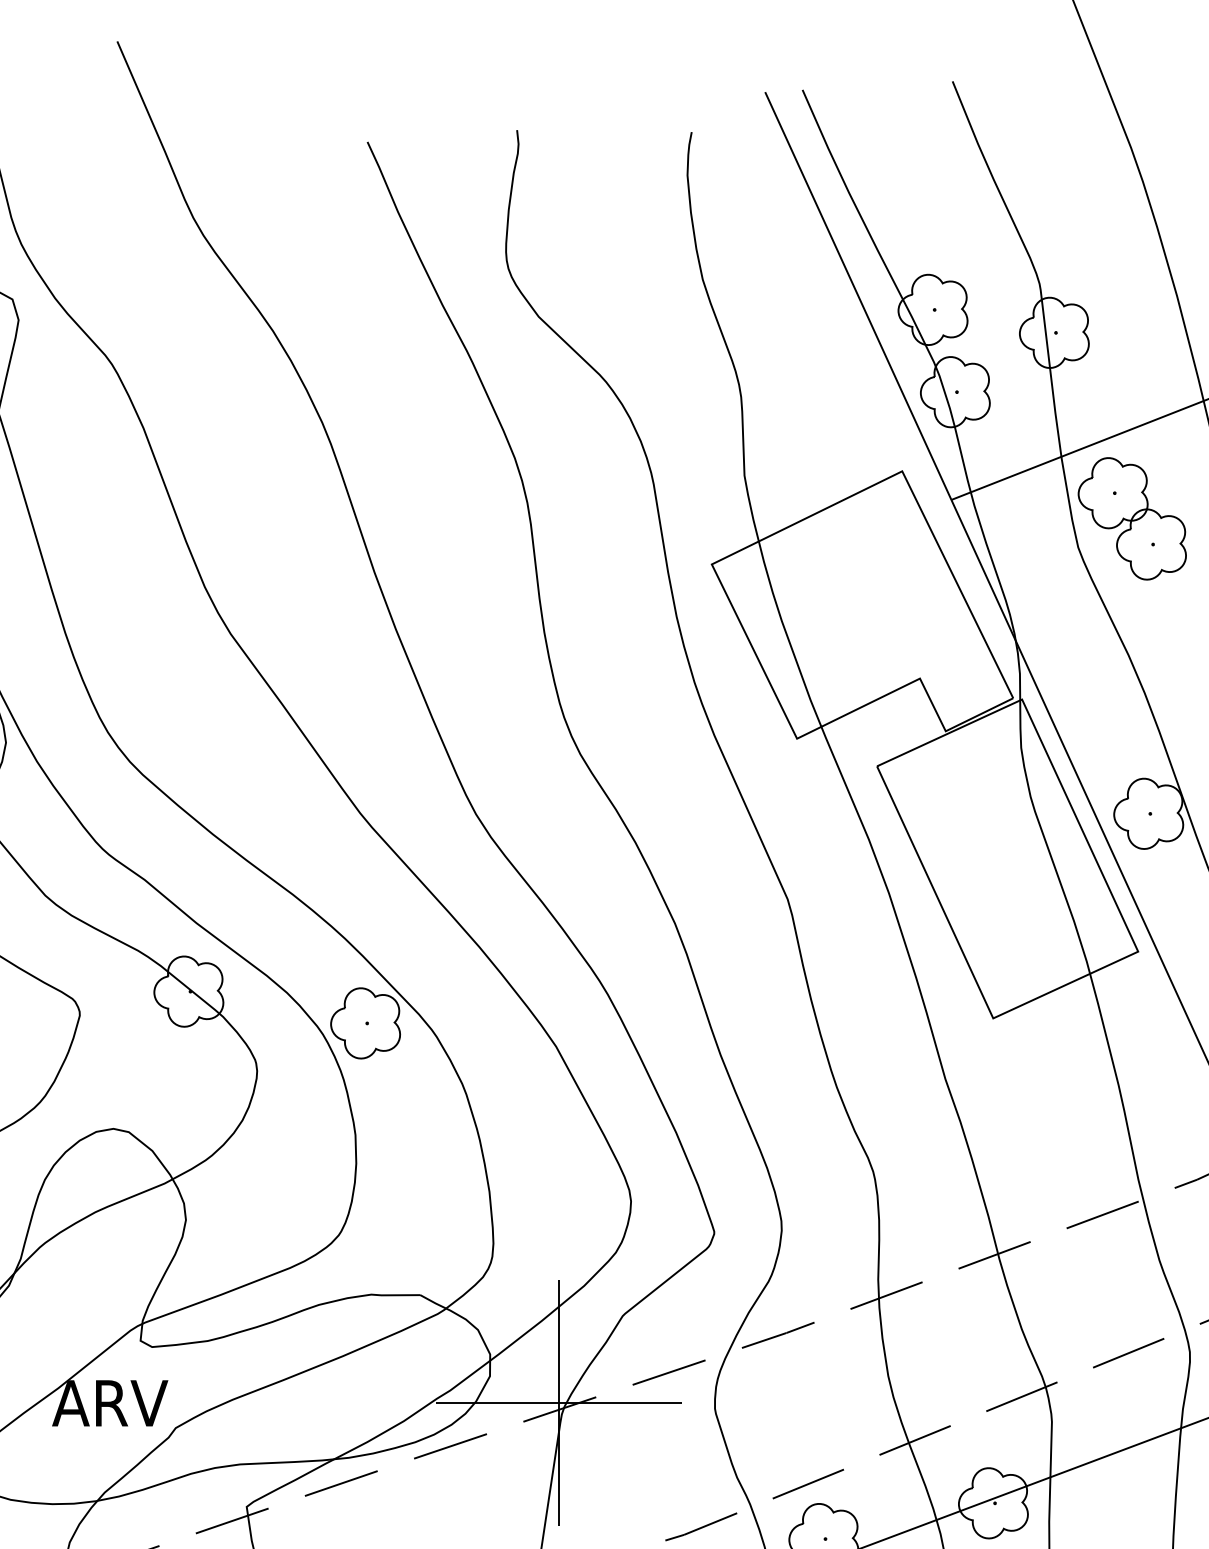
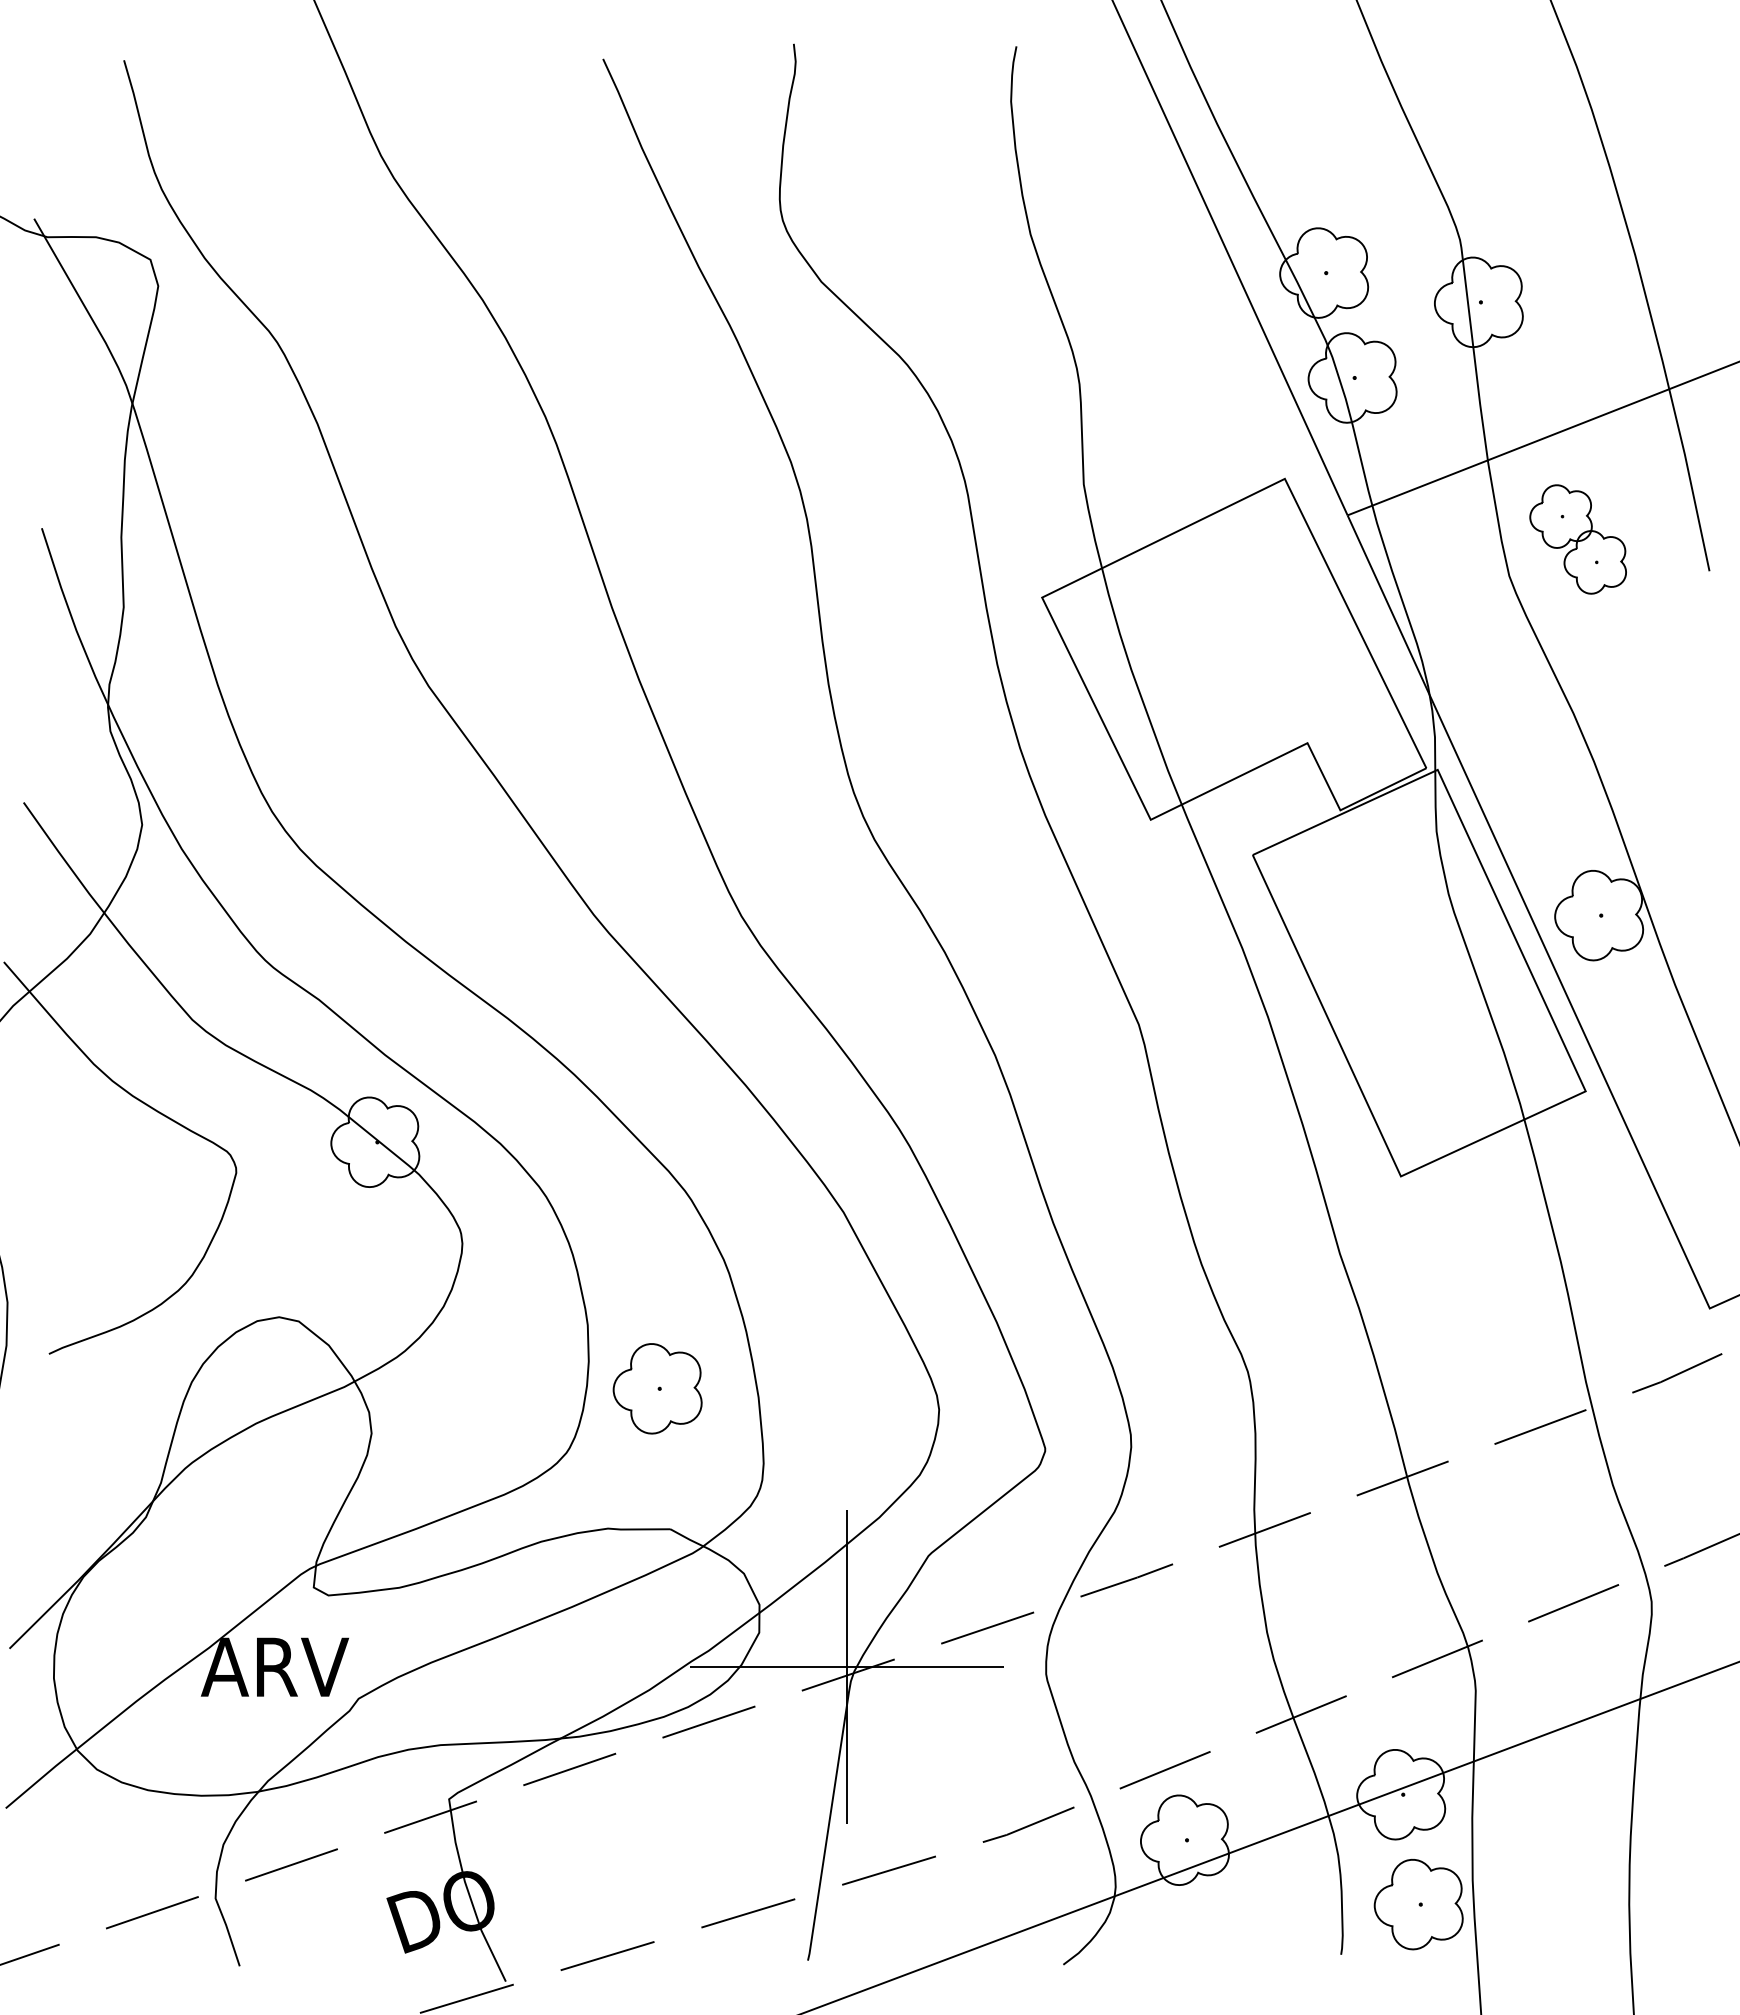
part: (1131, 518) -> (1577, 539), size x0.7
part: (365, 1023) -> (657, 1388), moved

